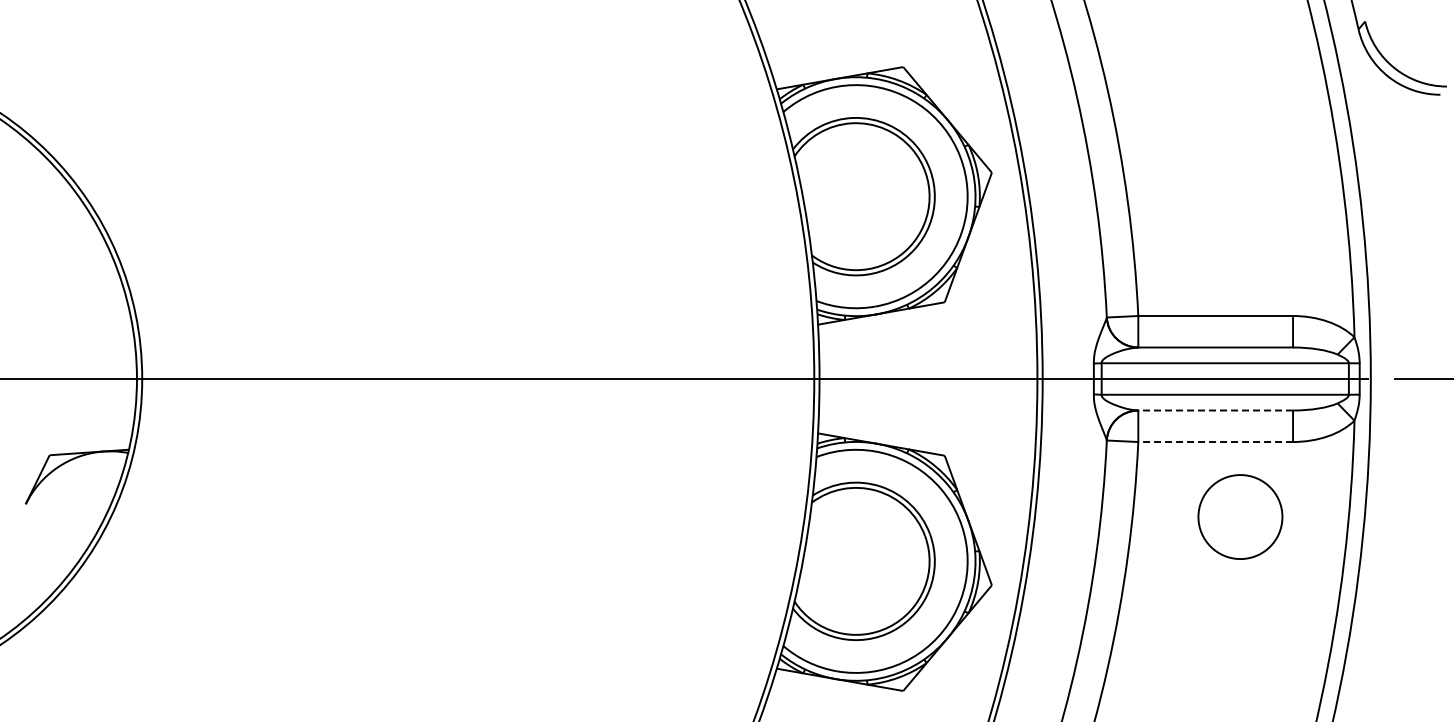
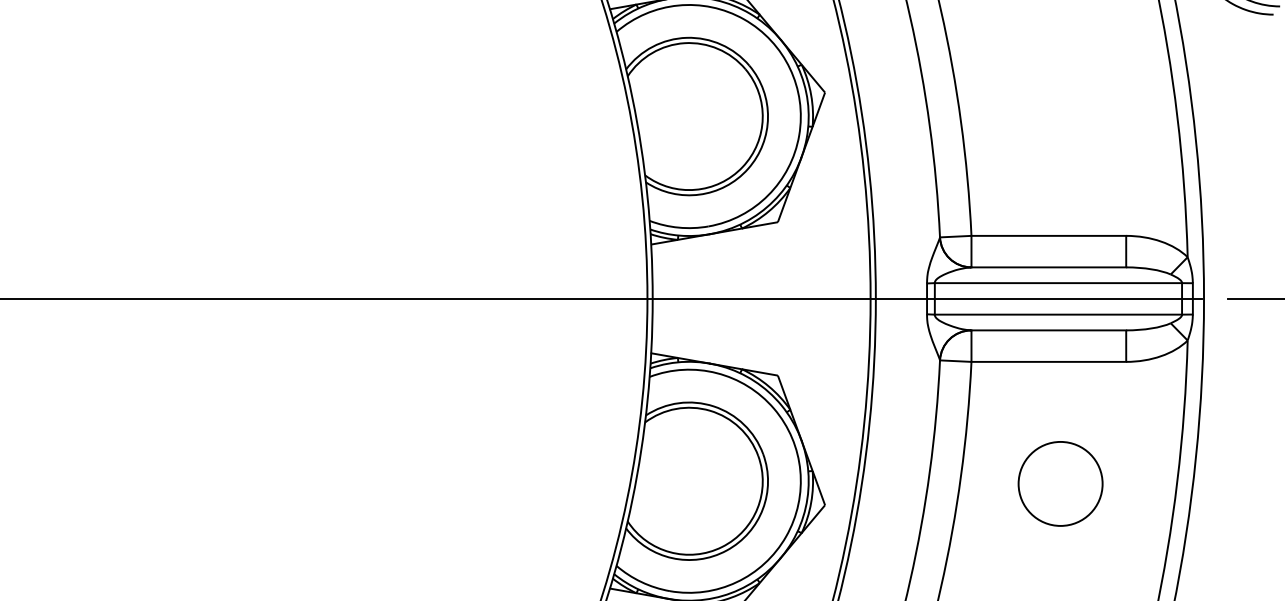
line: (1215, 410) -> (1048, 330), dashed -> solid
line: (1215, 442) -> (1048, 362), dashed -> solid
circle: (1240, 516) -> (1060, 483), moved

